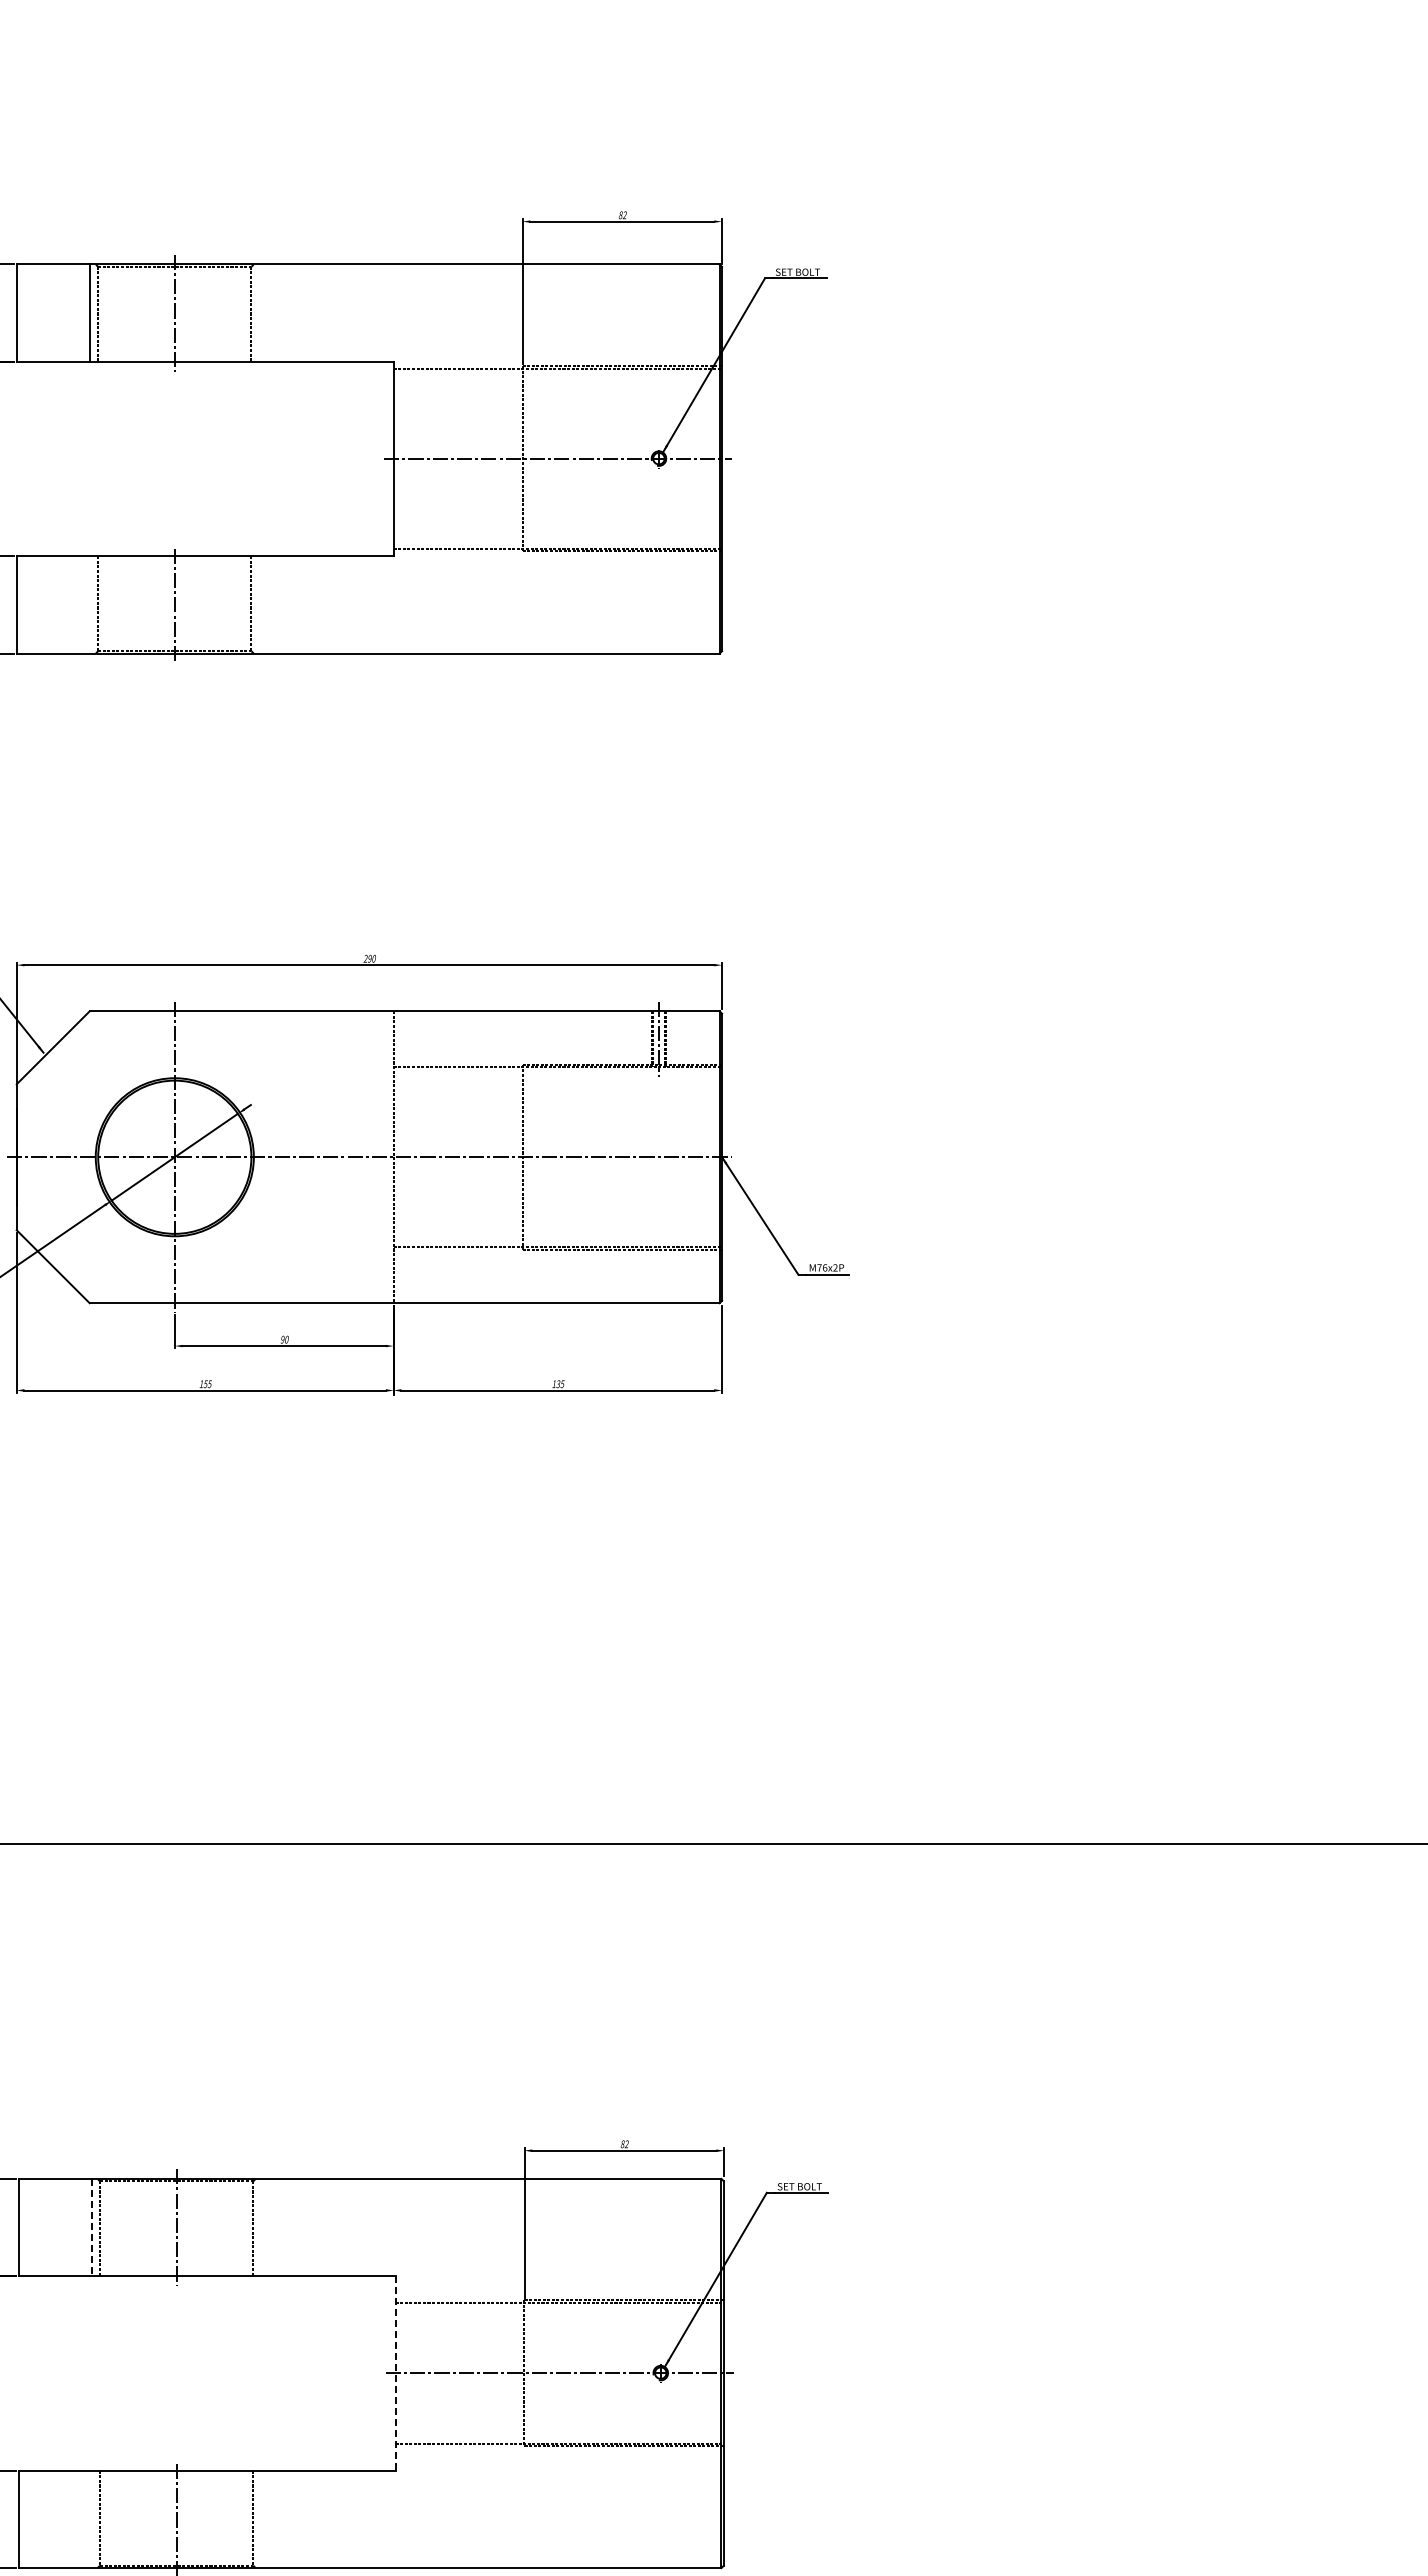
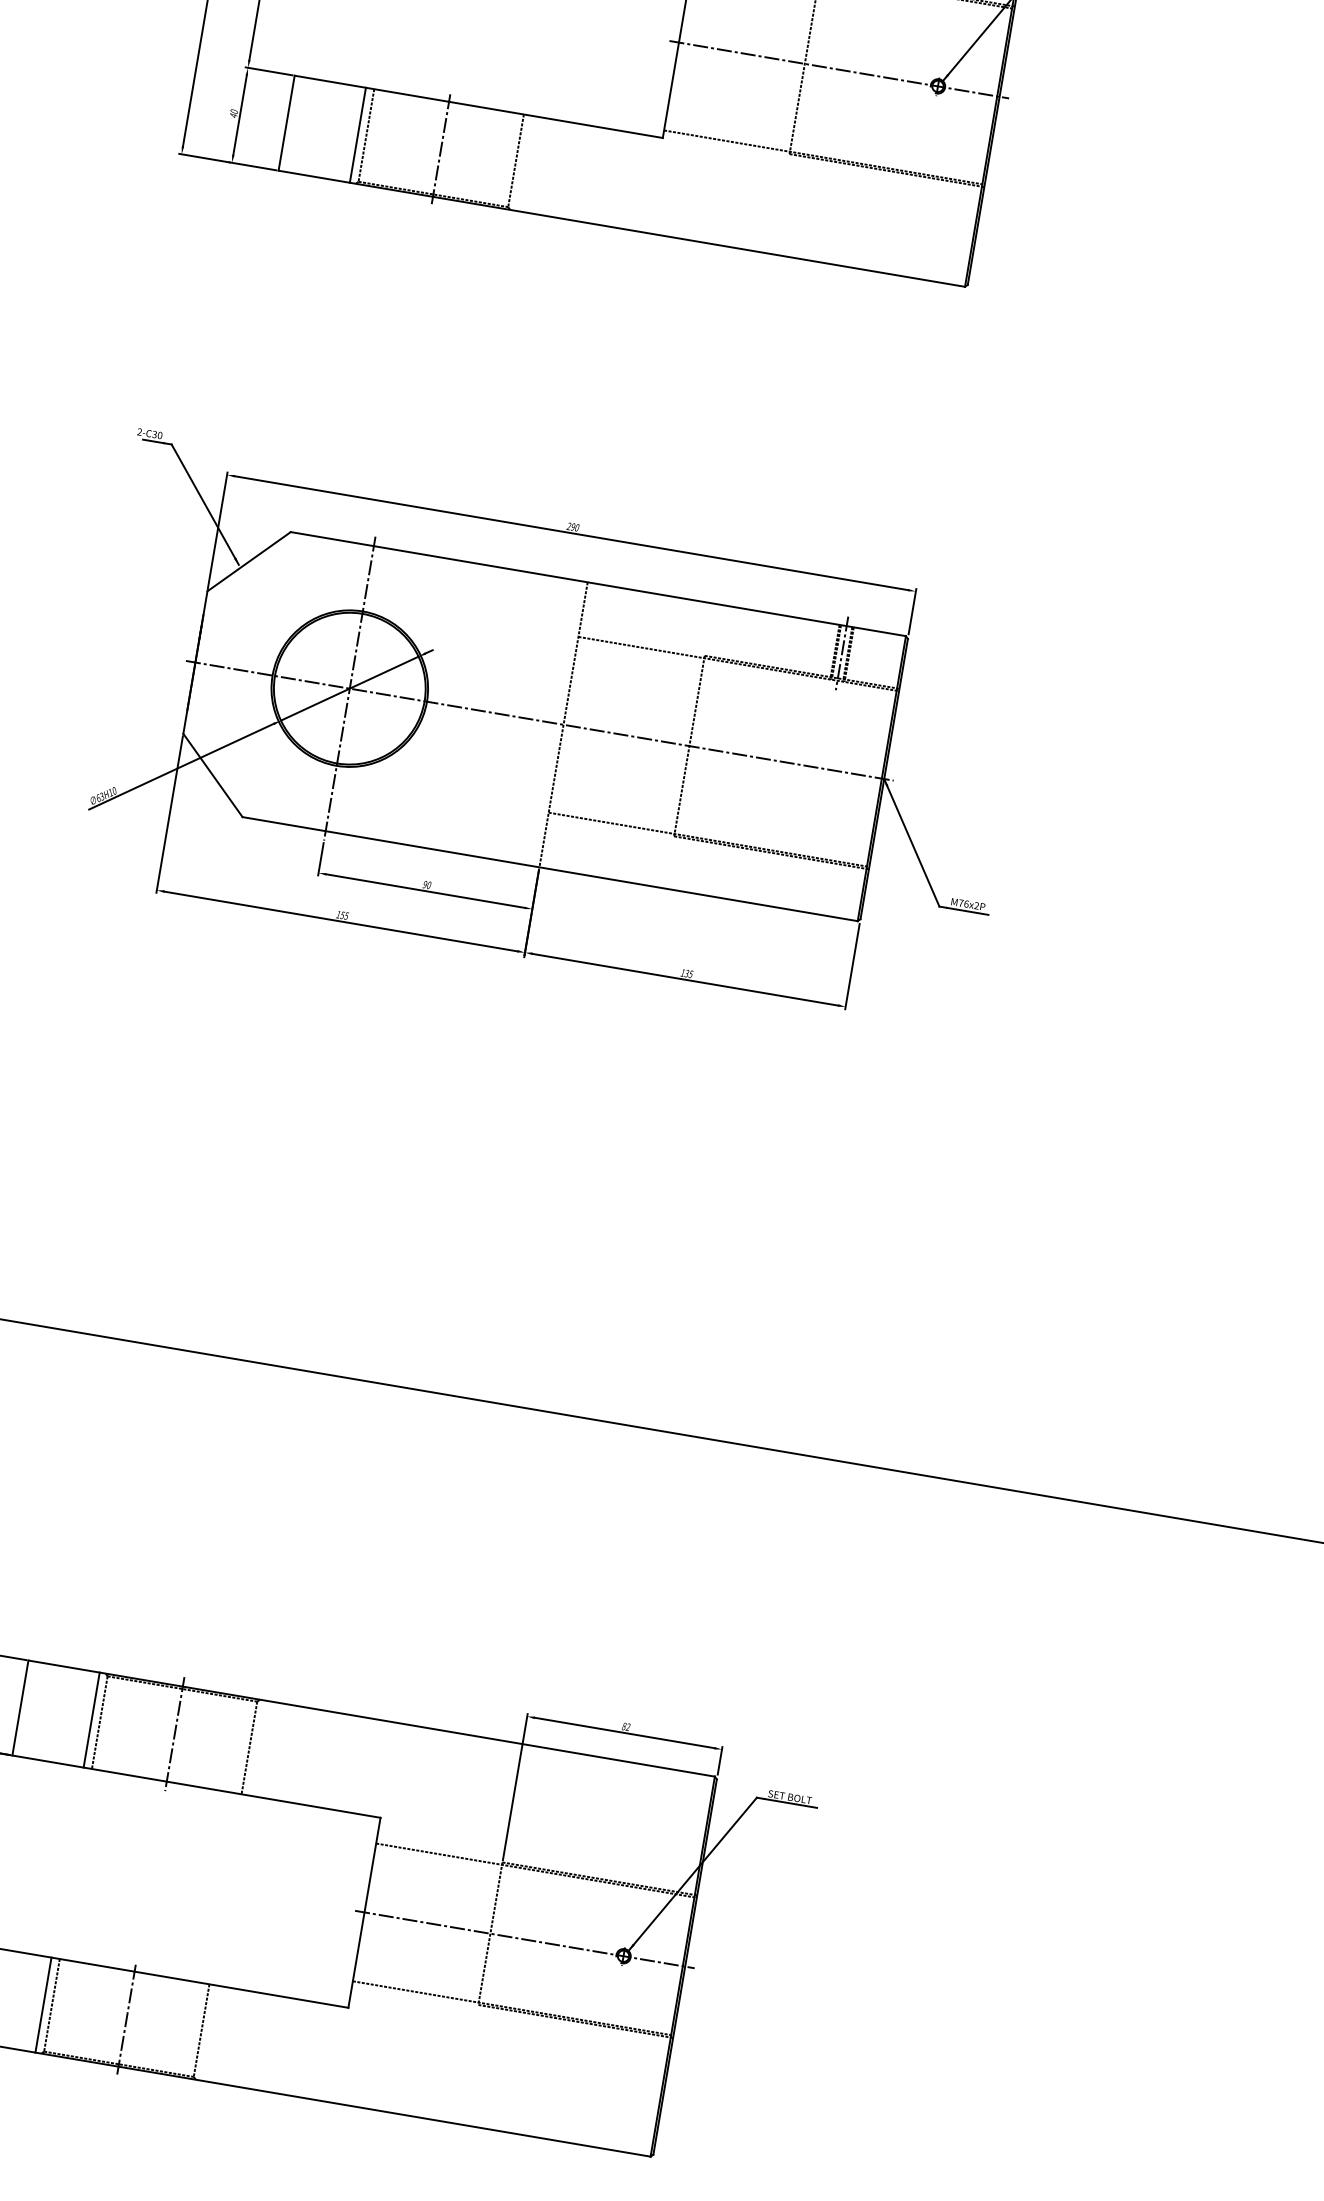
line: (89, 604) -> (357, 134), added
line: (91, 2227) -> (91, 1720), dashed -> solid
line: (395, 2374) -> (364, 1913), dashed -> solid
line: (91, 2519) -> (43, 2005), added

